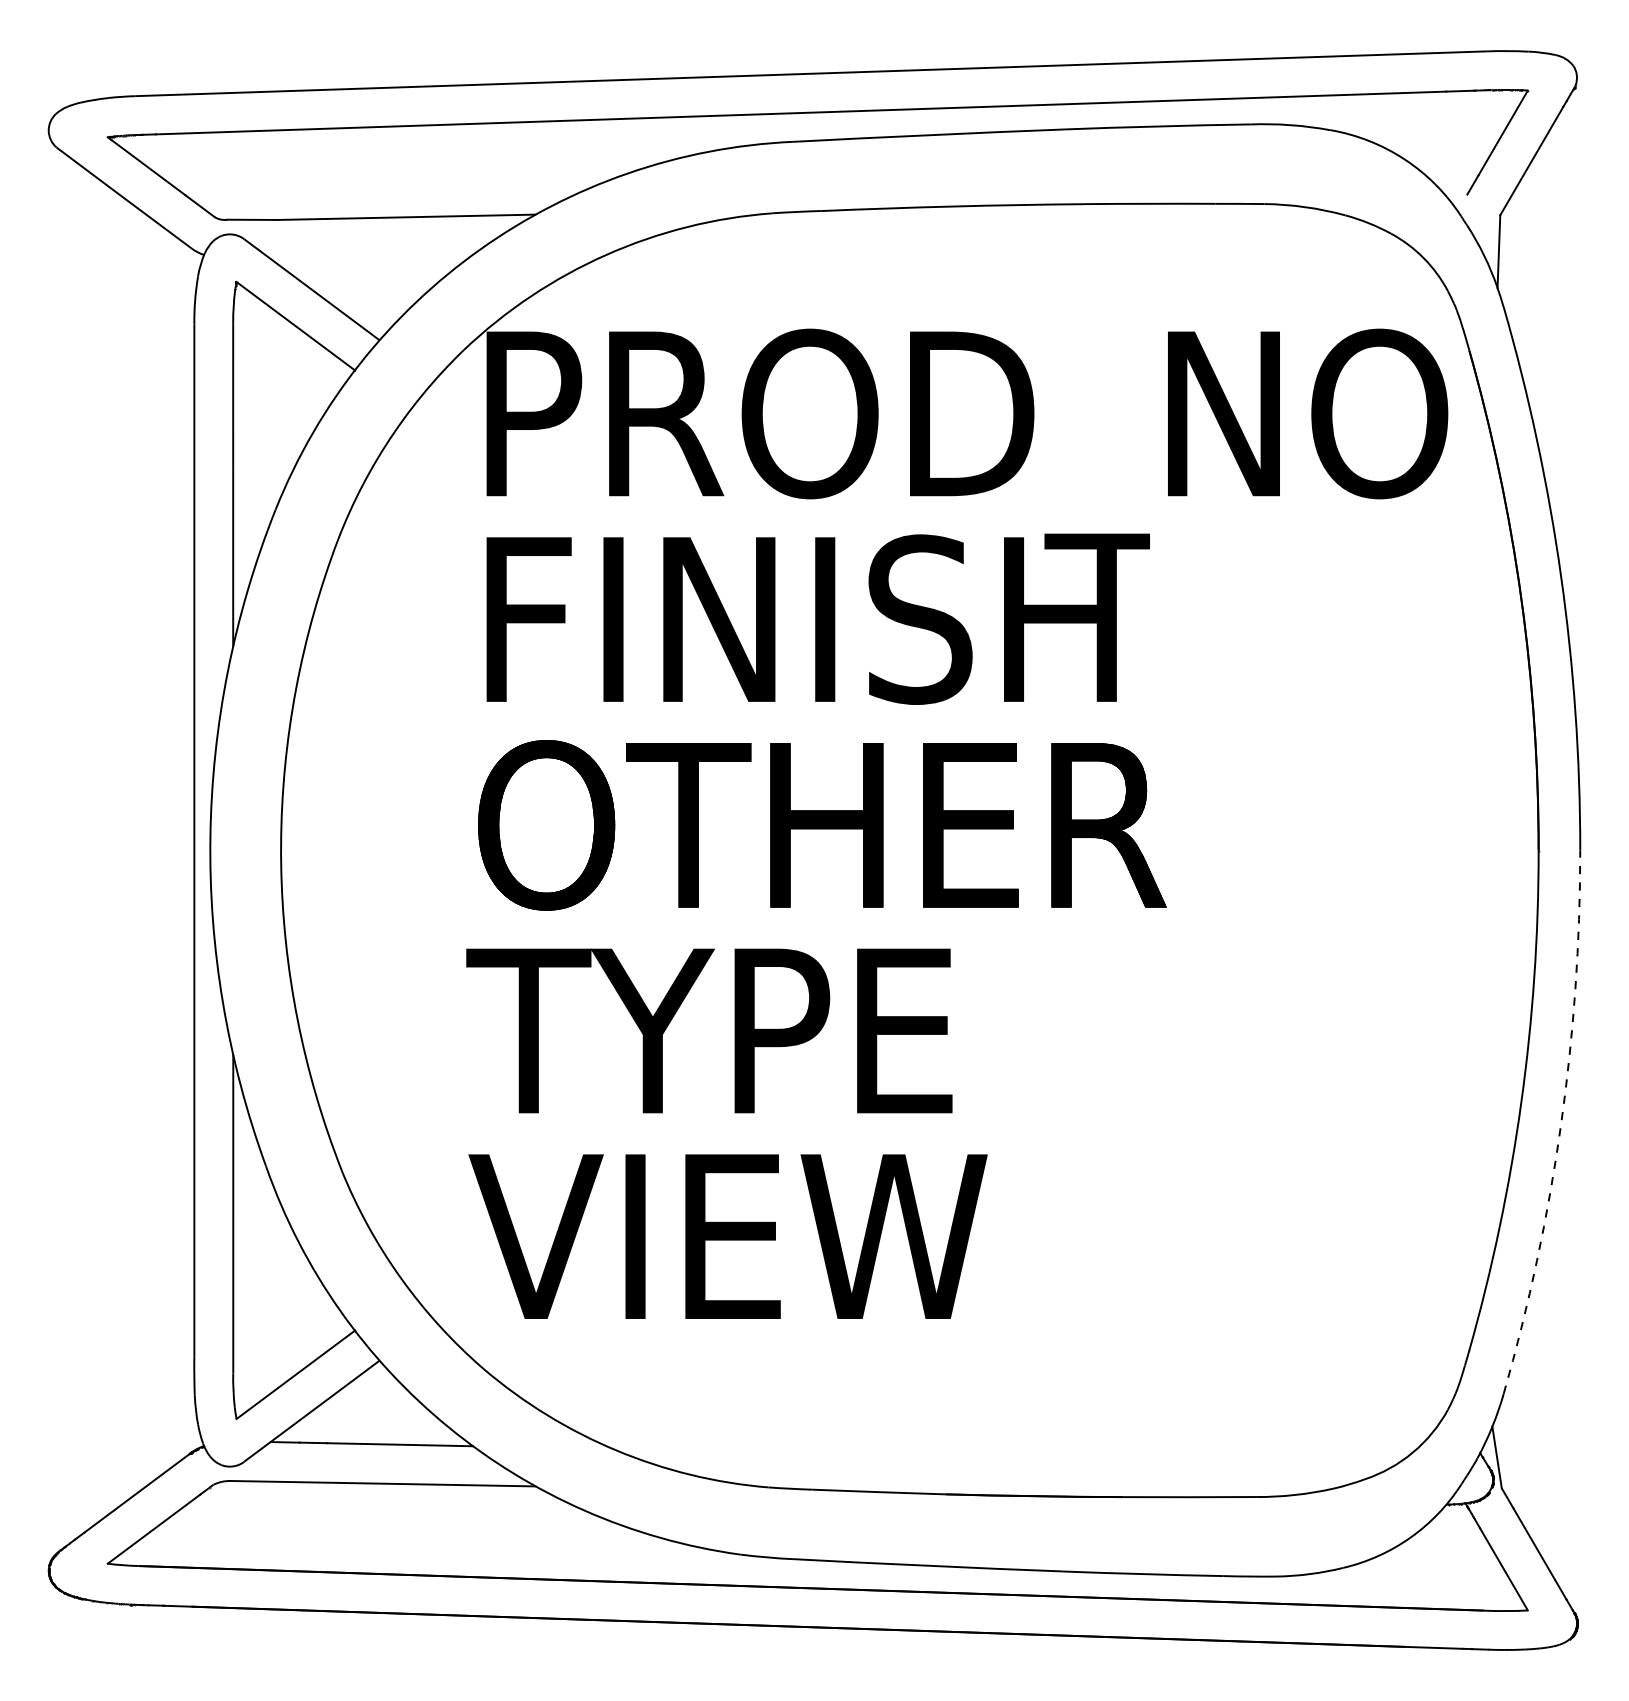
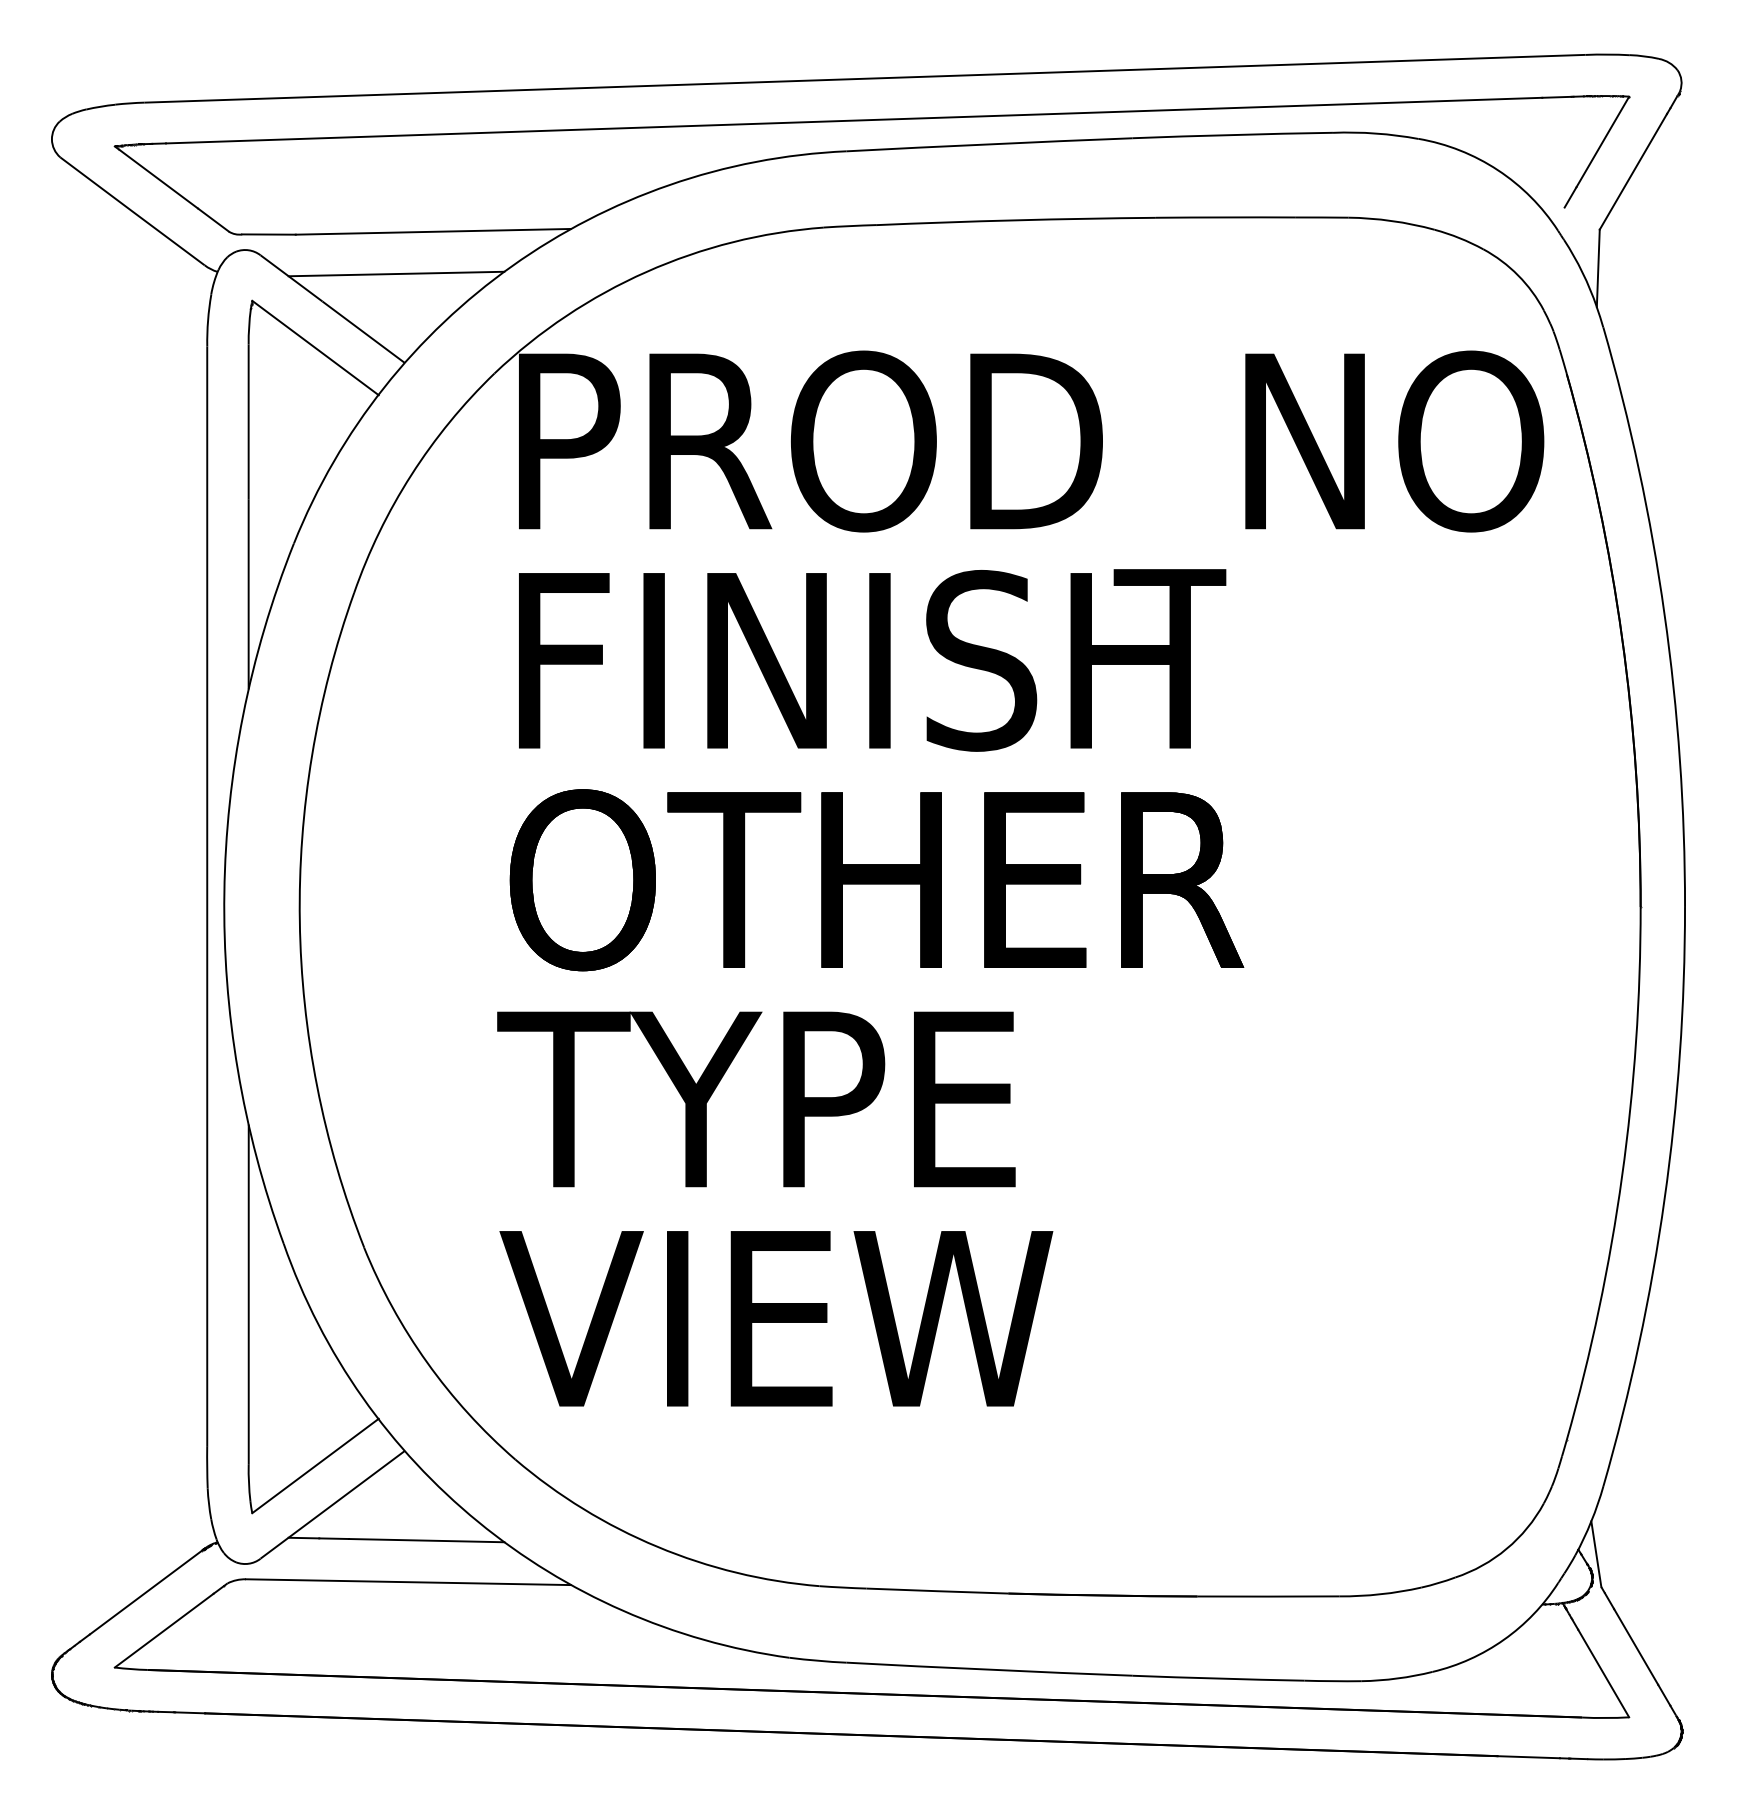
line: (371, 256) -> (396, 273), added
arc: (1561, 1124) -> (1665, 1199), dashed -> solid

